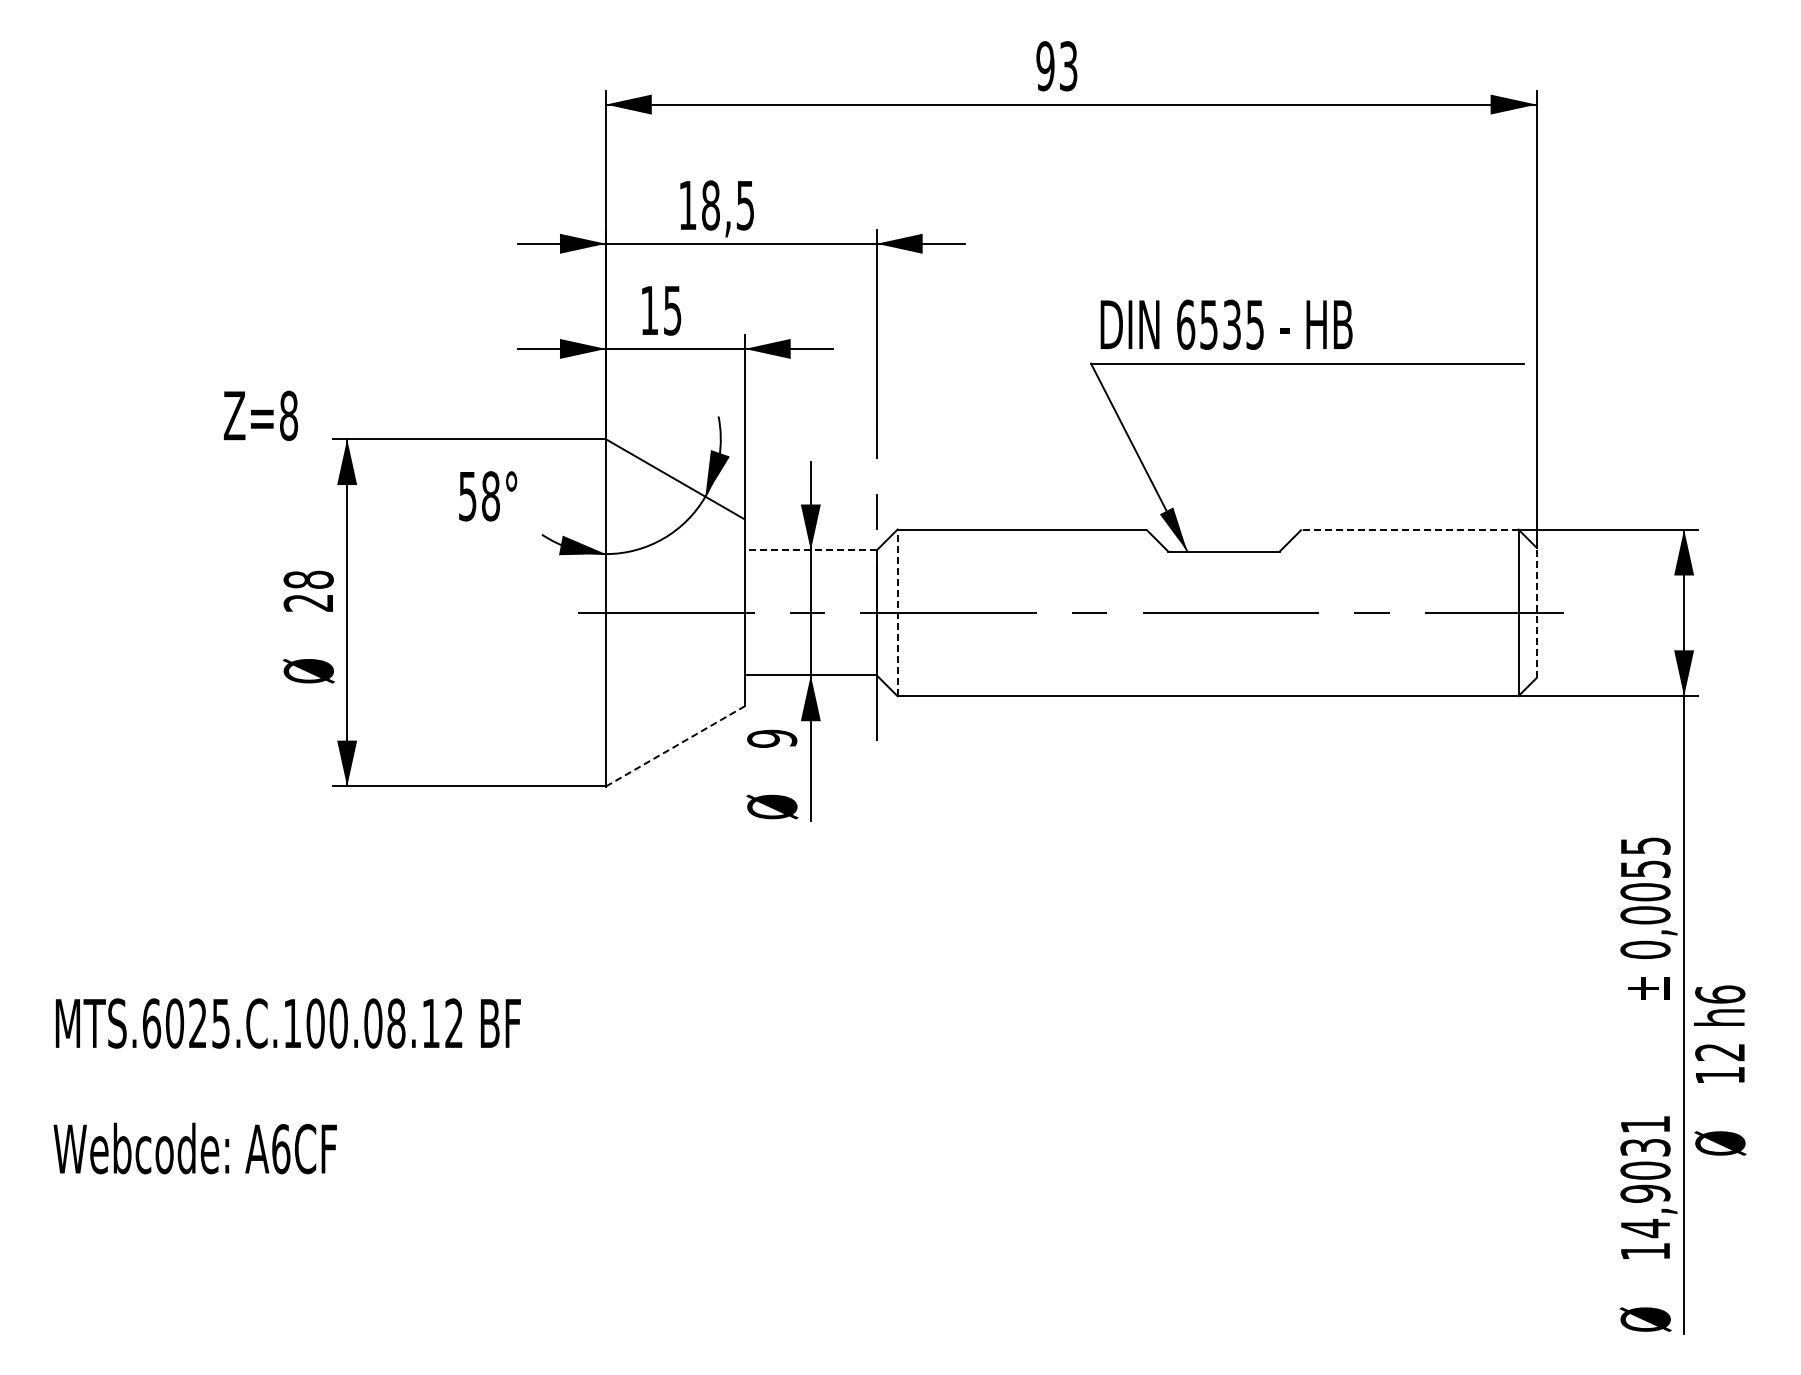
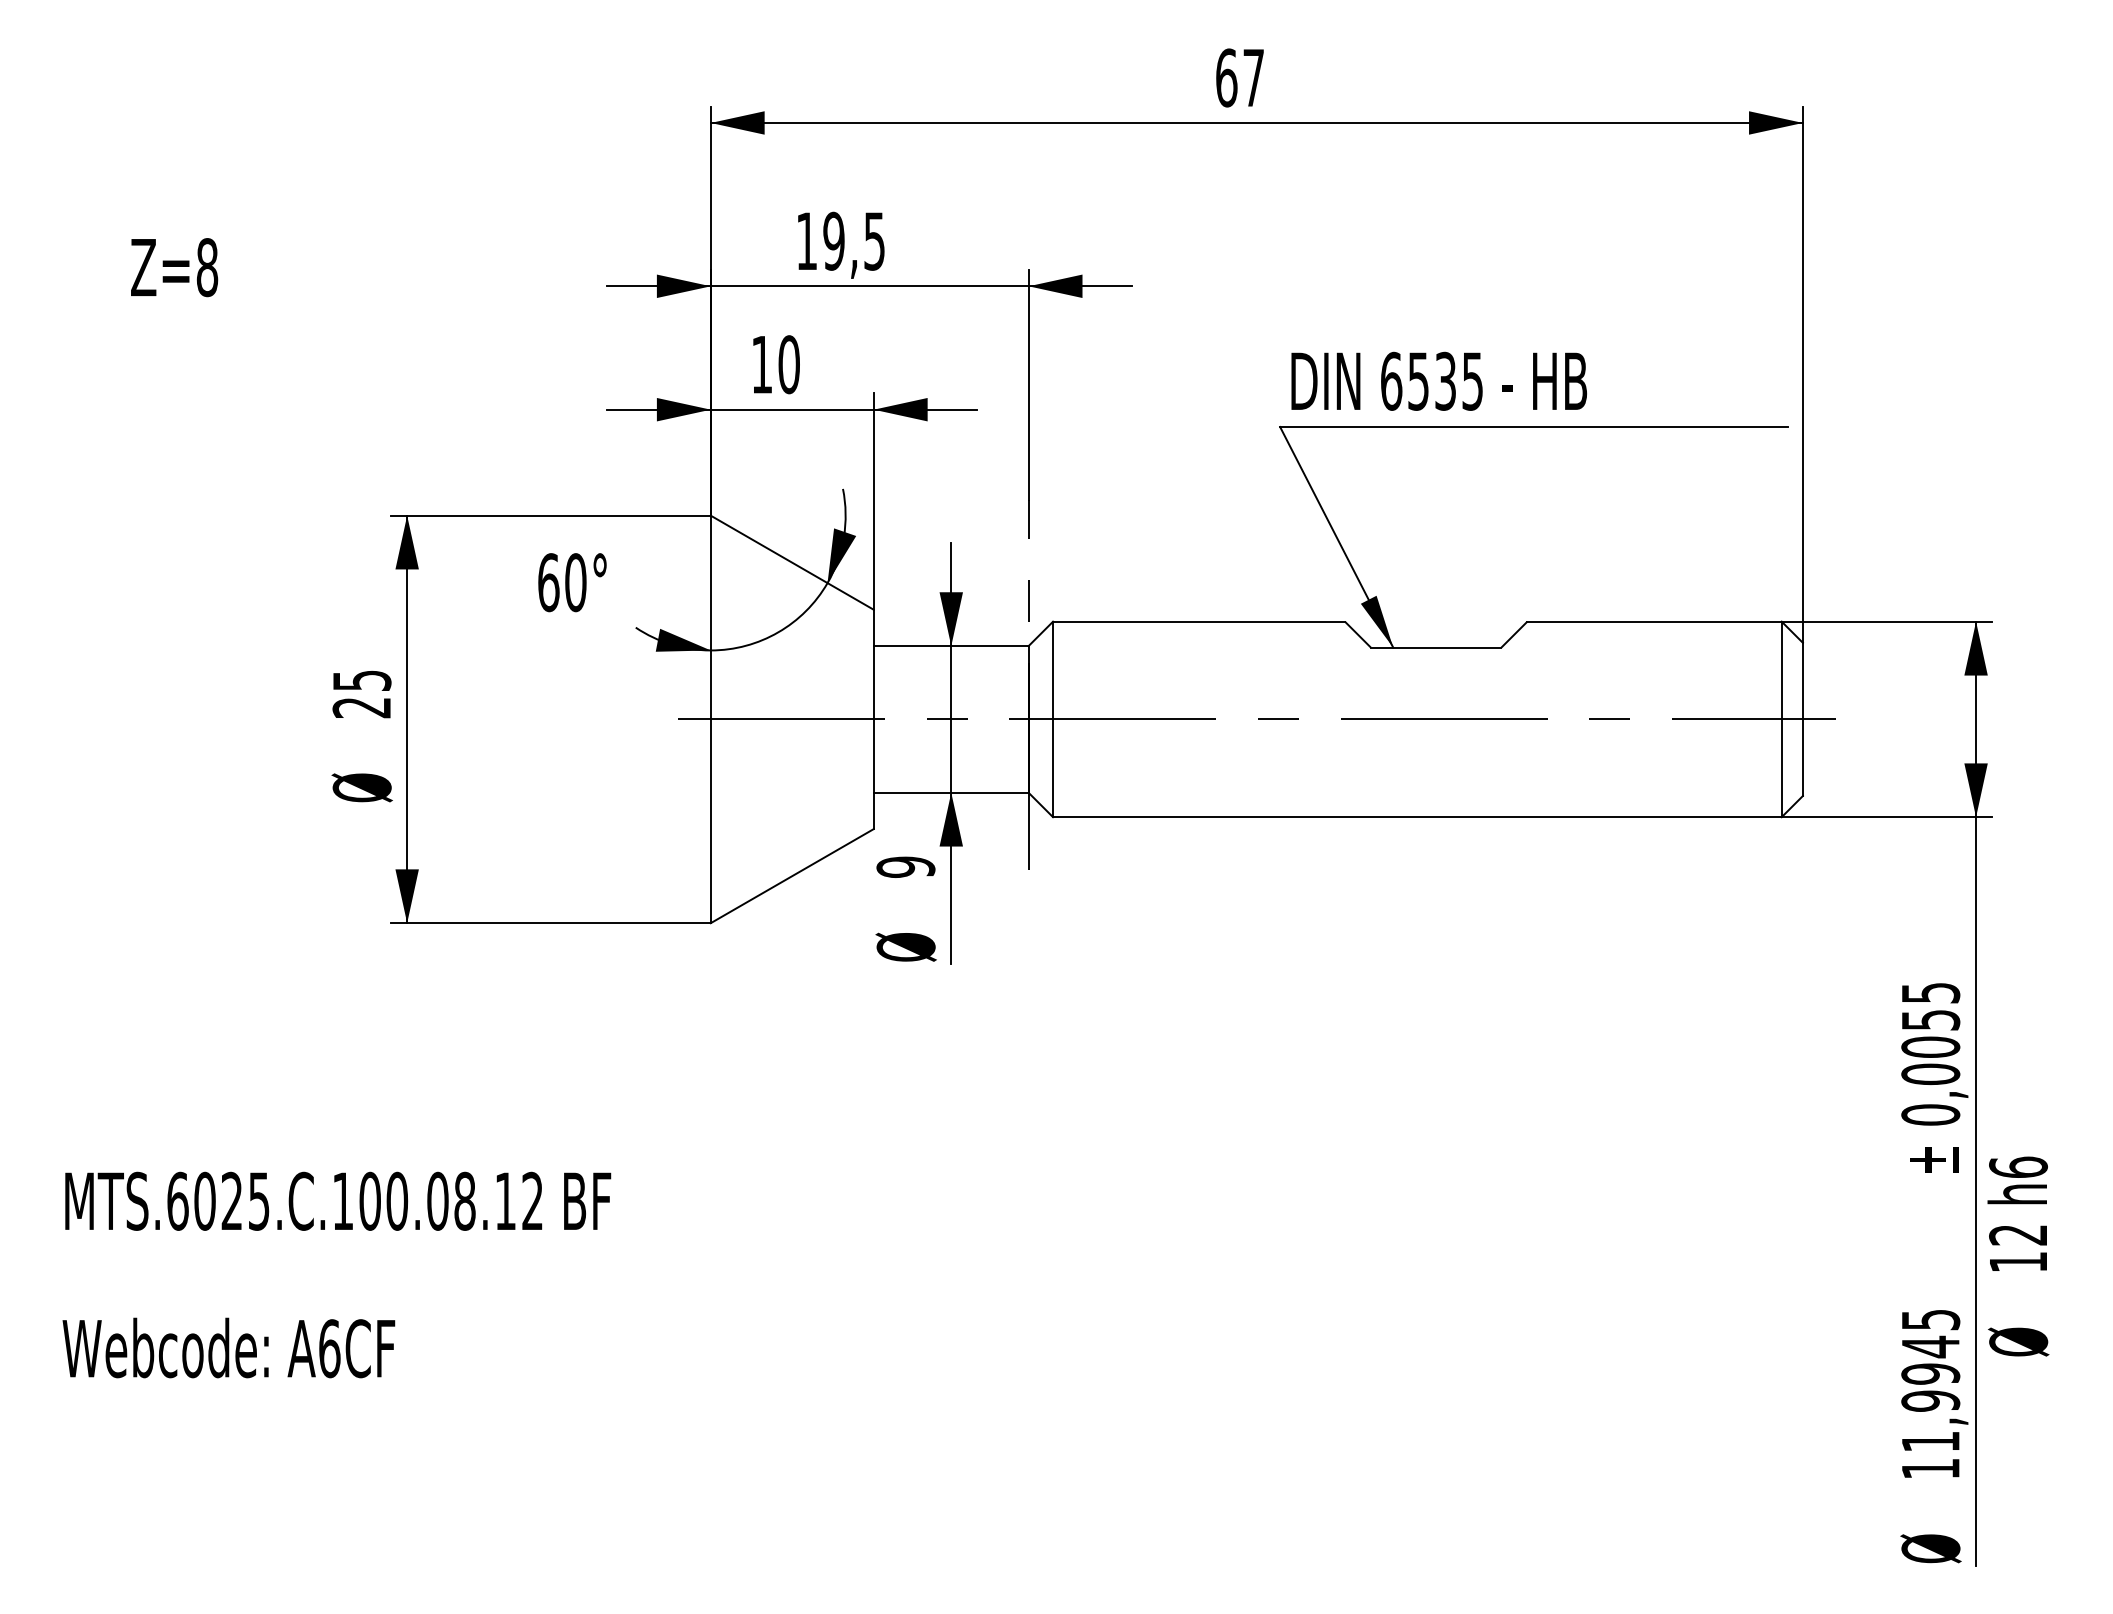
text: (1056, 66) -> (1239, 78), 93 -> 67
text: (710, 205) -> (833, 241), 18,5 -> 19,5
text: (672, 310) -> (788, 364), 15 -> 10
text: (260, 415) -> (174, 267), moved
text: (479, 496) -> (562, 582), 58° -> 60°
line: (1409, 529) -> (1653, 621), dashed -> solid
line: (810, 550) -> (950, 646), dashed -> solid
text: (308, 579) -> (361, 680), 28 -> 25
line: (897, 612) -> (1052, 718), dashed -> solid
line: (1536, 612) -> (1802, 718), dashed -> solid
line: (675, 746) -> (792, 876), dashed -> solid
text: (1645, 1177) -> (1930, 1382), 14,9031 -> 11,9945

